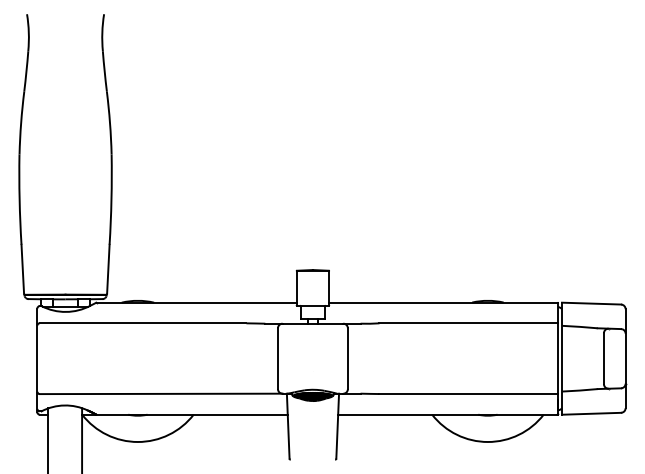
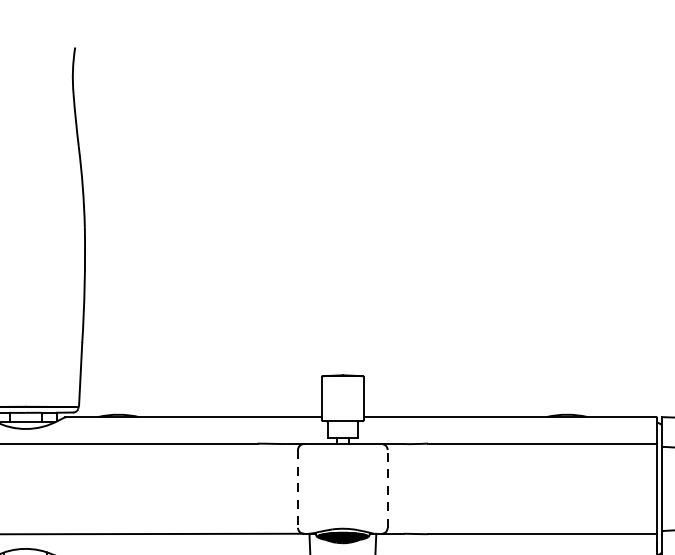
line: (347, 358) -> (387, 488), solid -> dashed
line: (277, 359) -> (297, 489), solid -> dashed

